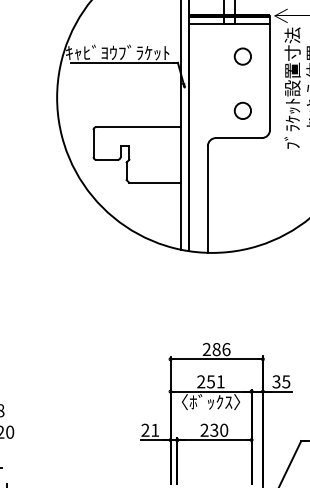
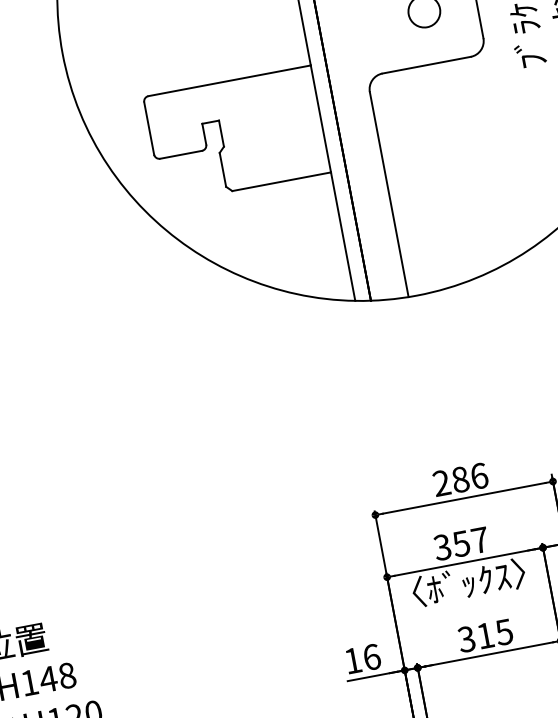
text: (210, 381) -> (460, 543), 251 -> 357
text: (150, 429) -> (362, 657), 21 -> 16
text: (214, 429) -> (485, 634), 230 -> 315

